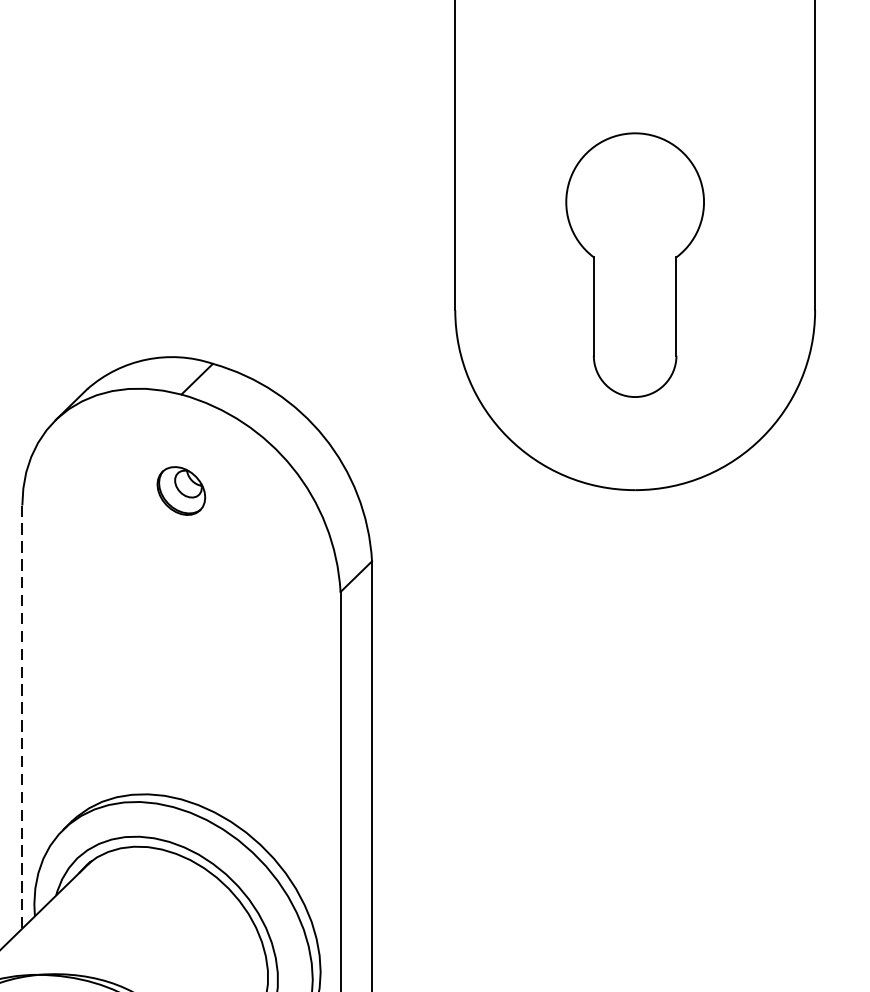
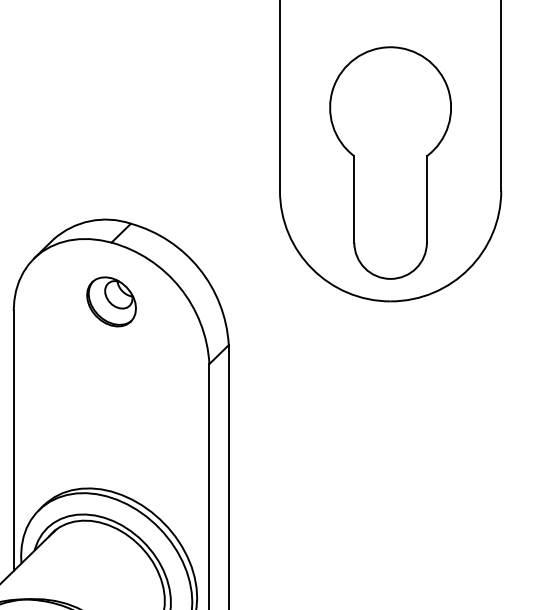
part: (635, 264) -> (390, 162), size x1.43
part: (181, 490) -> (111, 301), size x1.67
line: (21, 717) -> (13, 441), dashed -> solid

